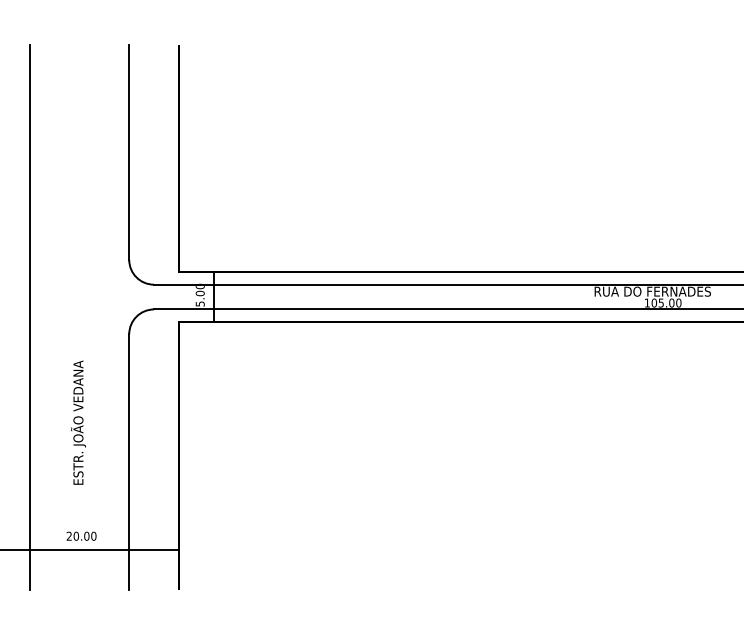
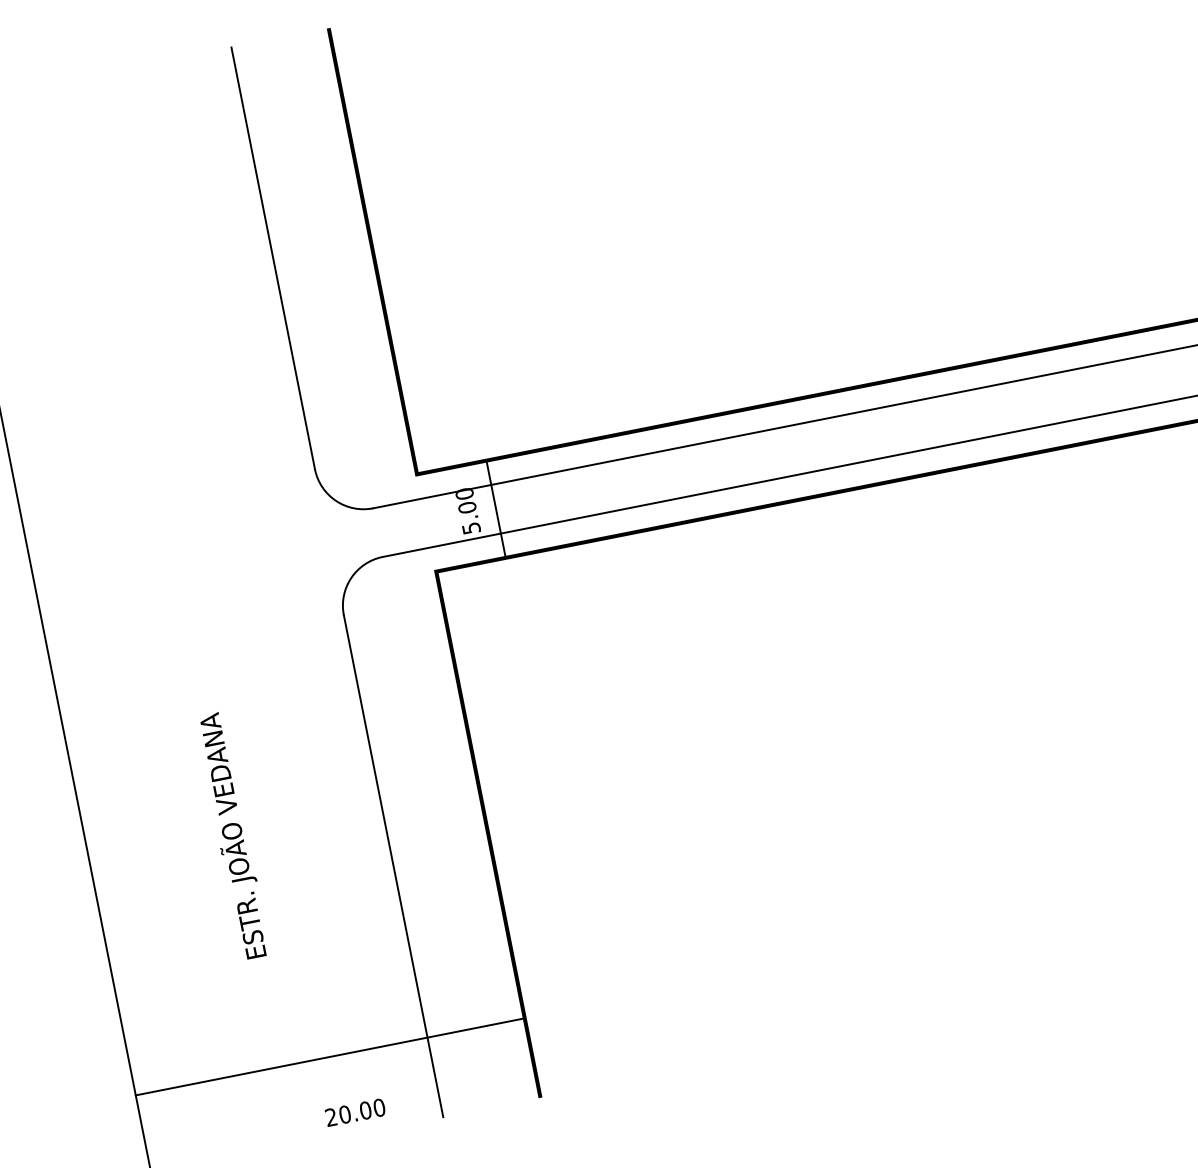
line: (30, 317) -> (143, 620), removed
text: (78, 422) -> (233, 835), moved
text: (81, 535) -> (354, 1111), moved

